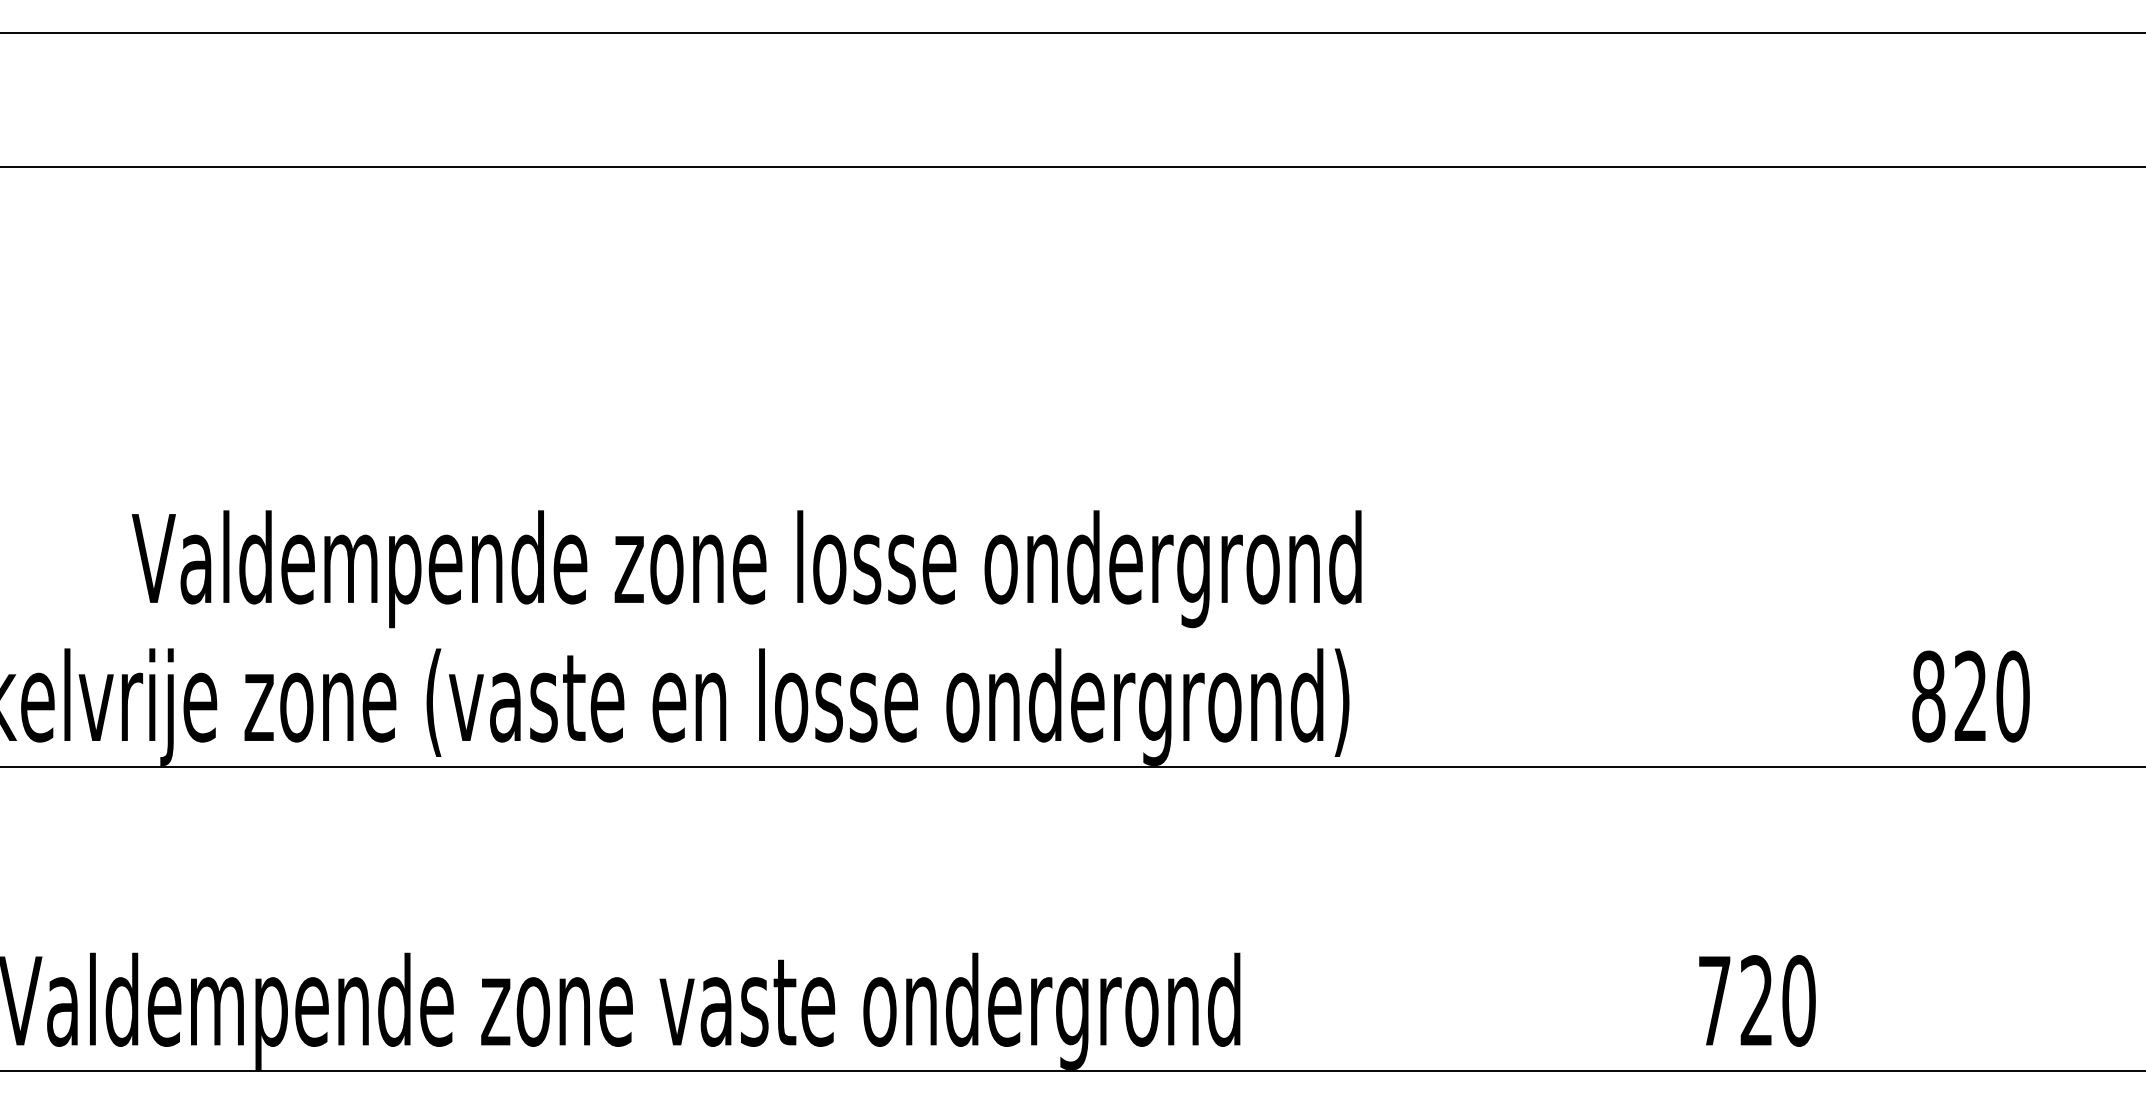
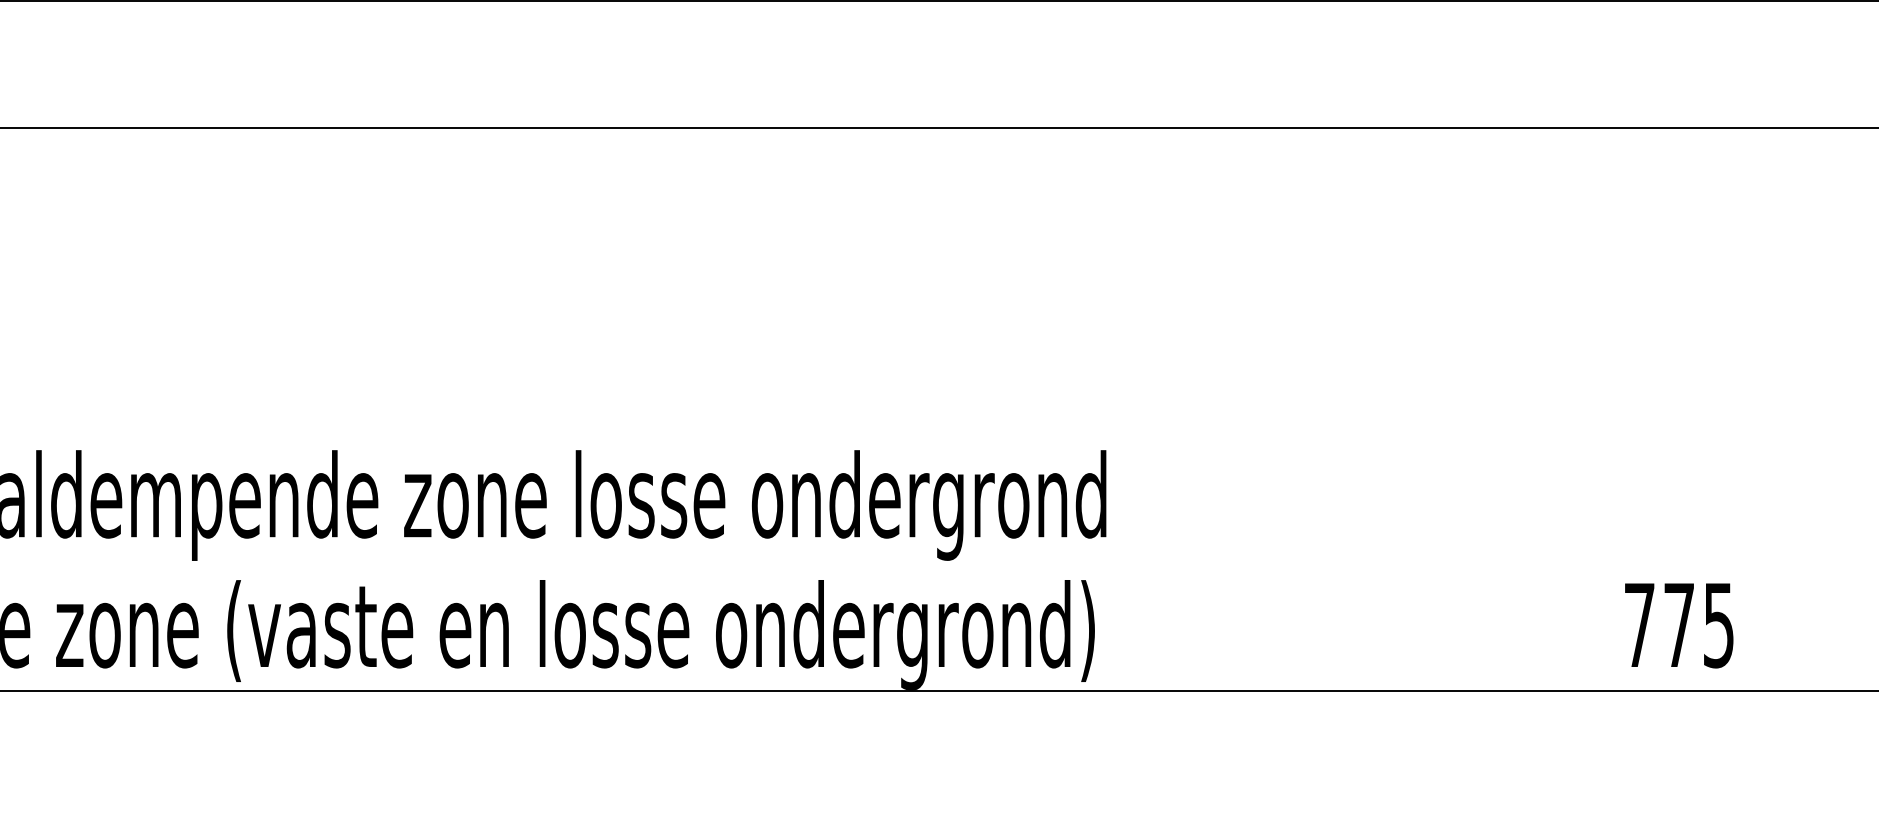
text: (1970, 696) -> (1678, 625), 820 -> 775

